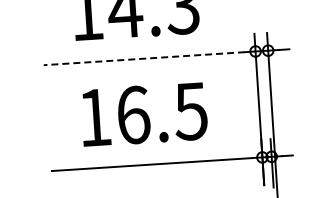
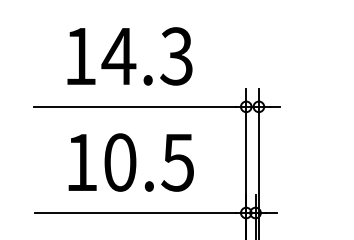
line: (144, 58) -> (134, 106), dashed -> solid
text: (133, 115) -> (120, 162), 16.5 -> 10.5

